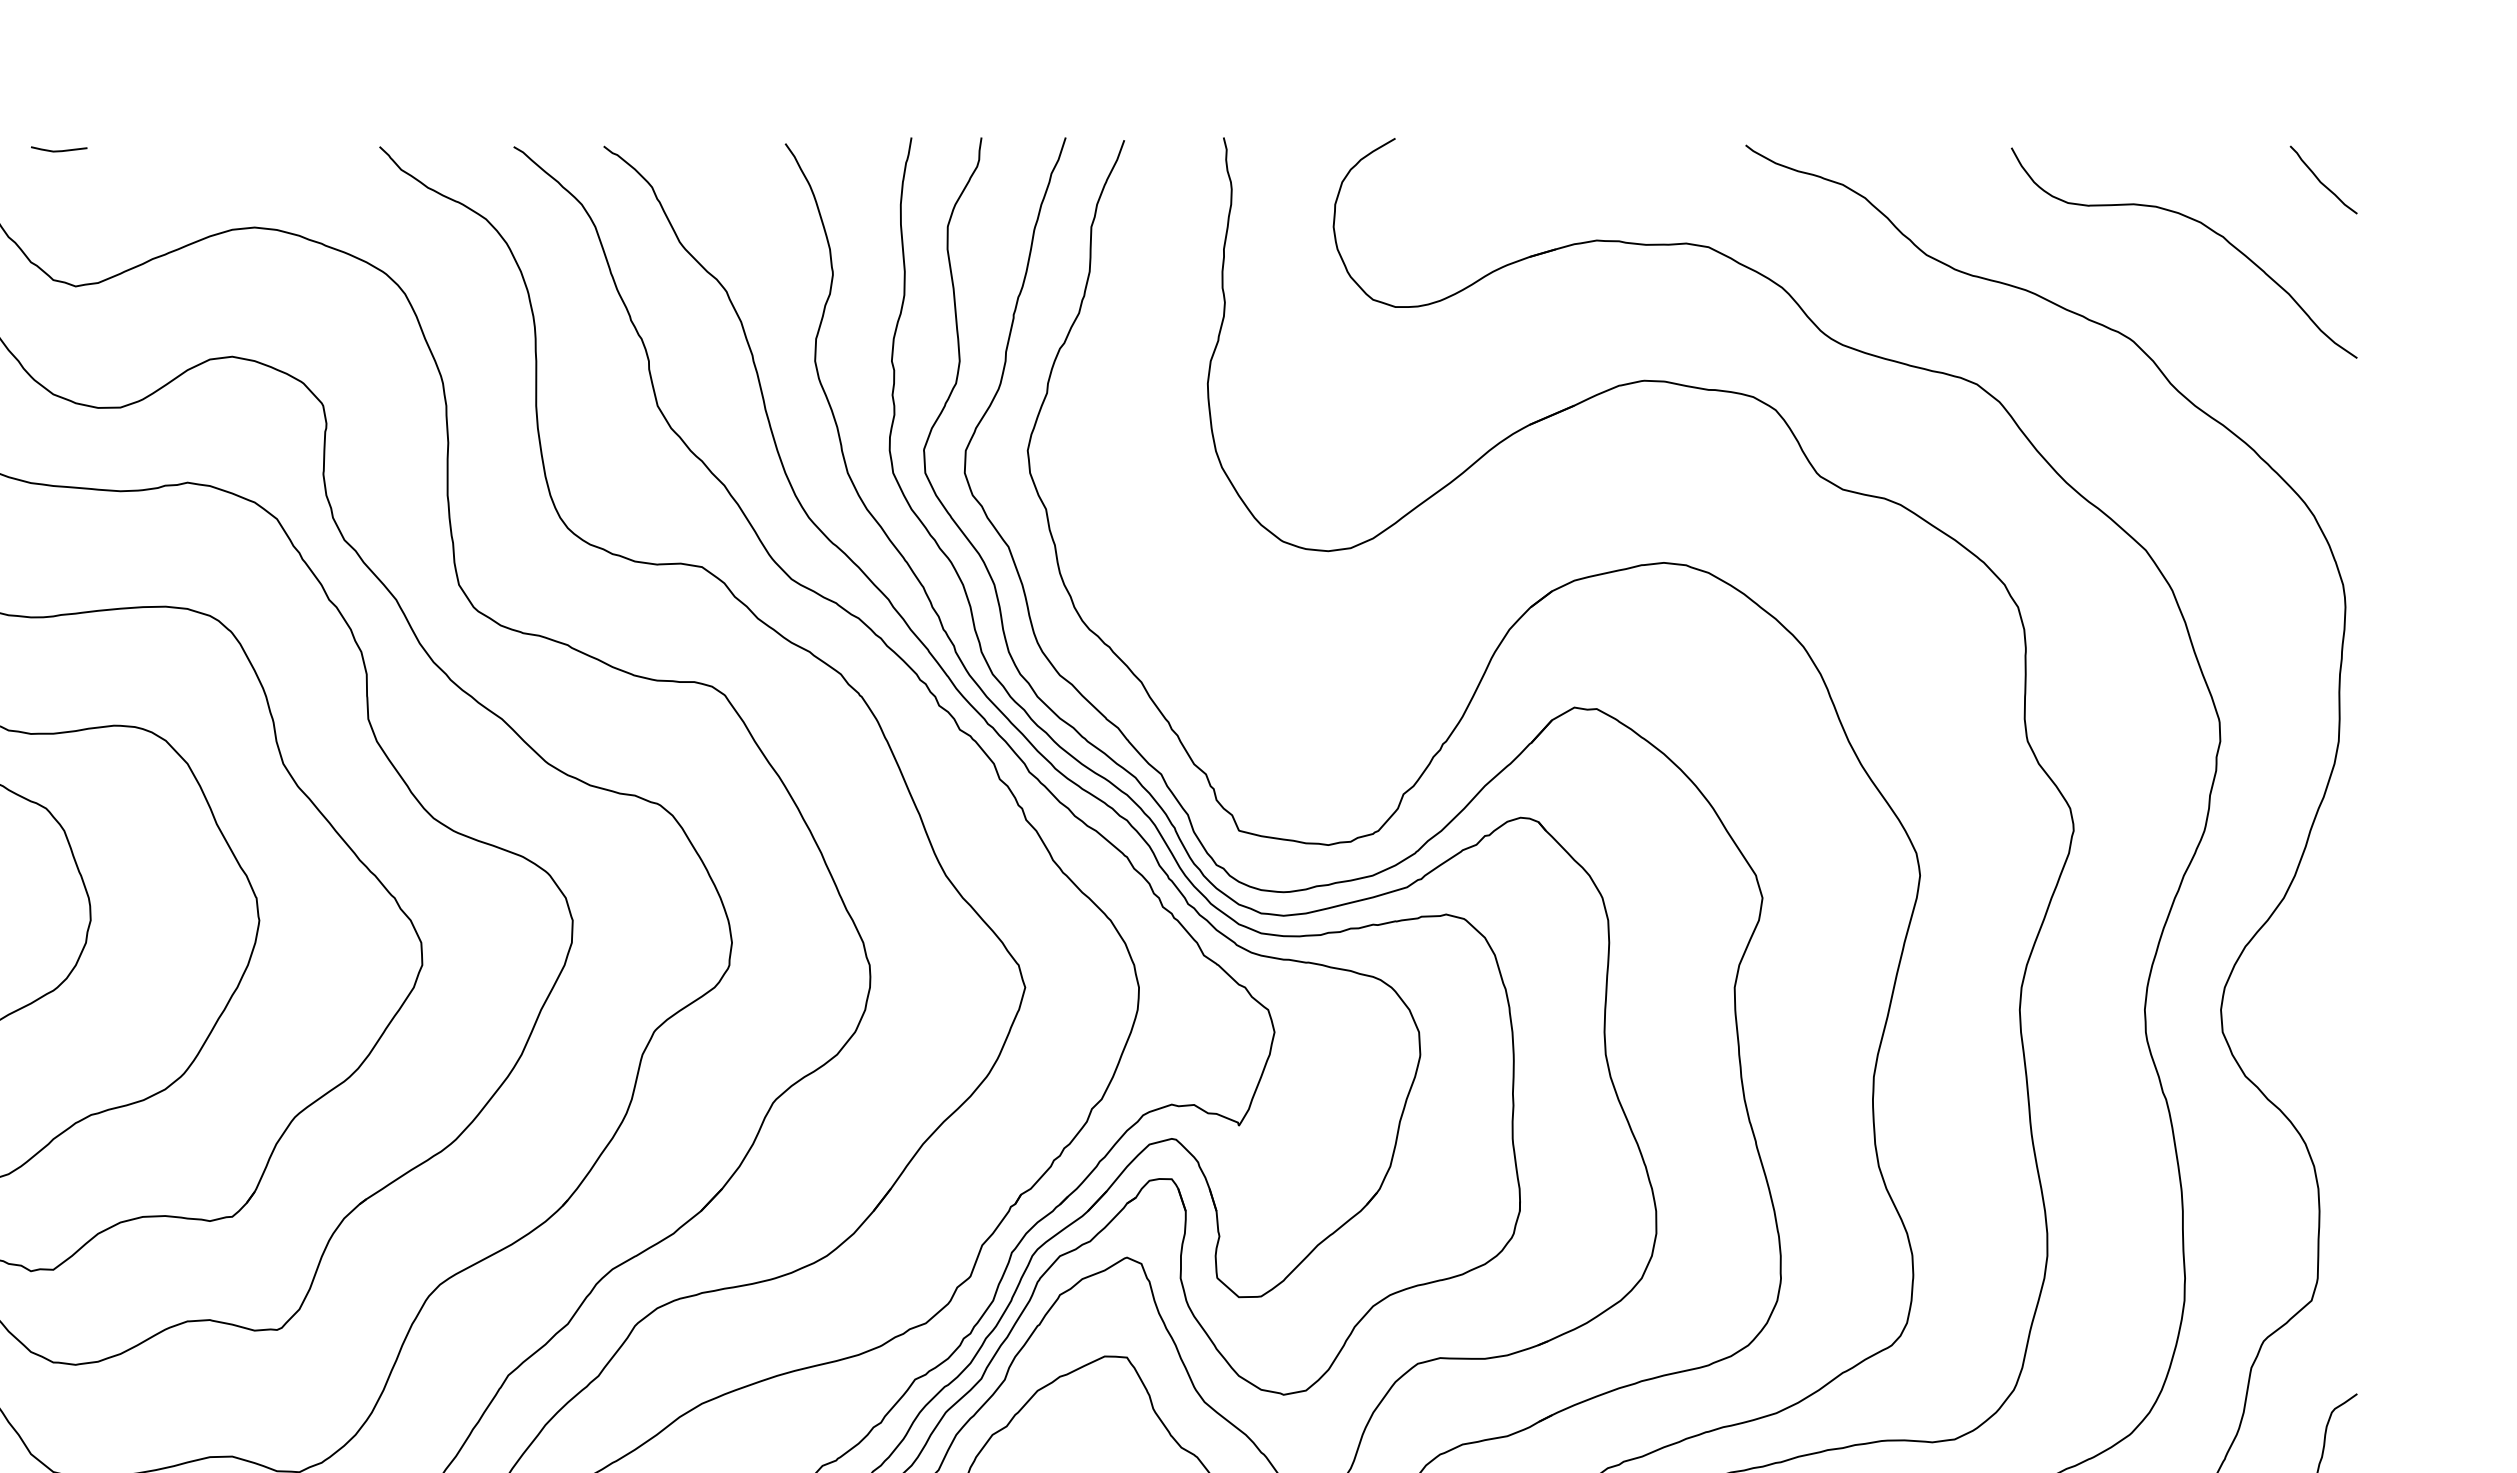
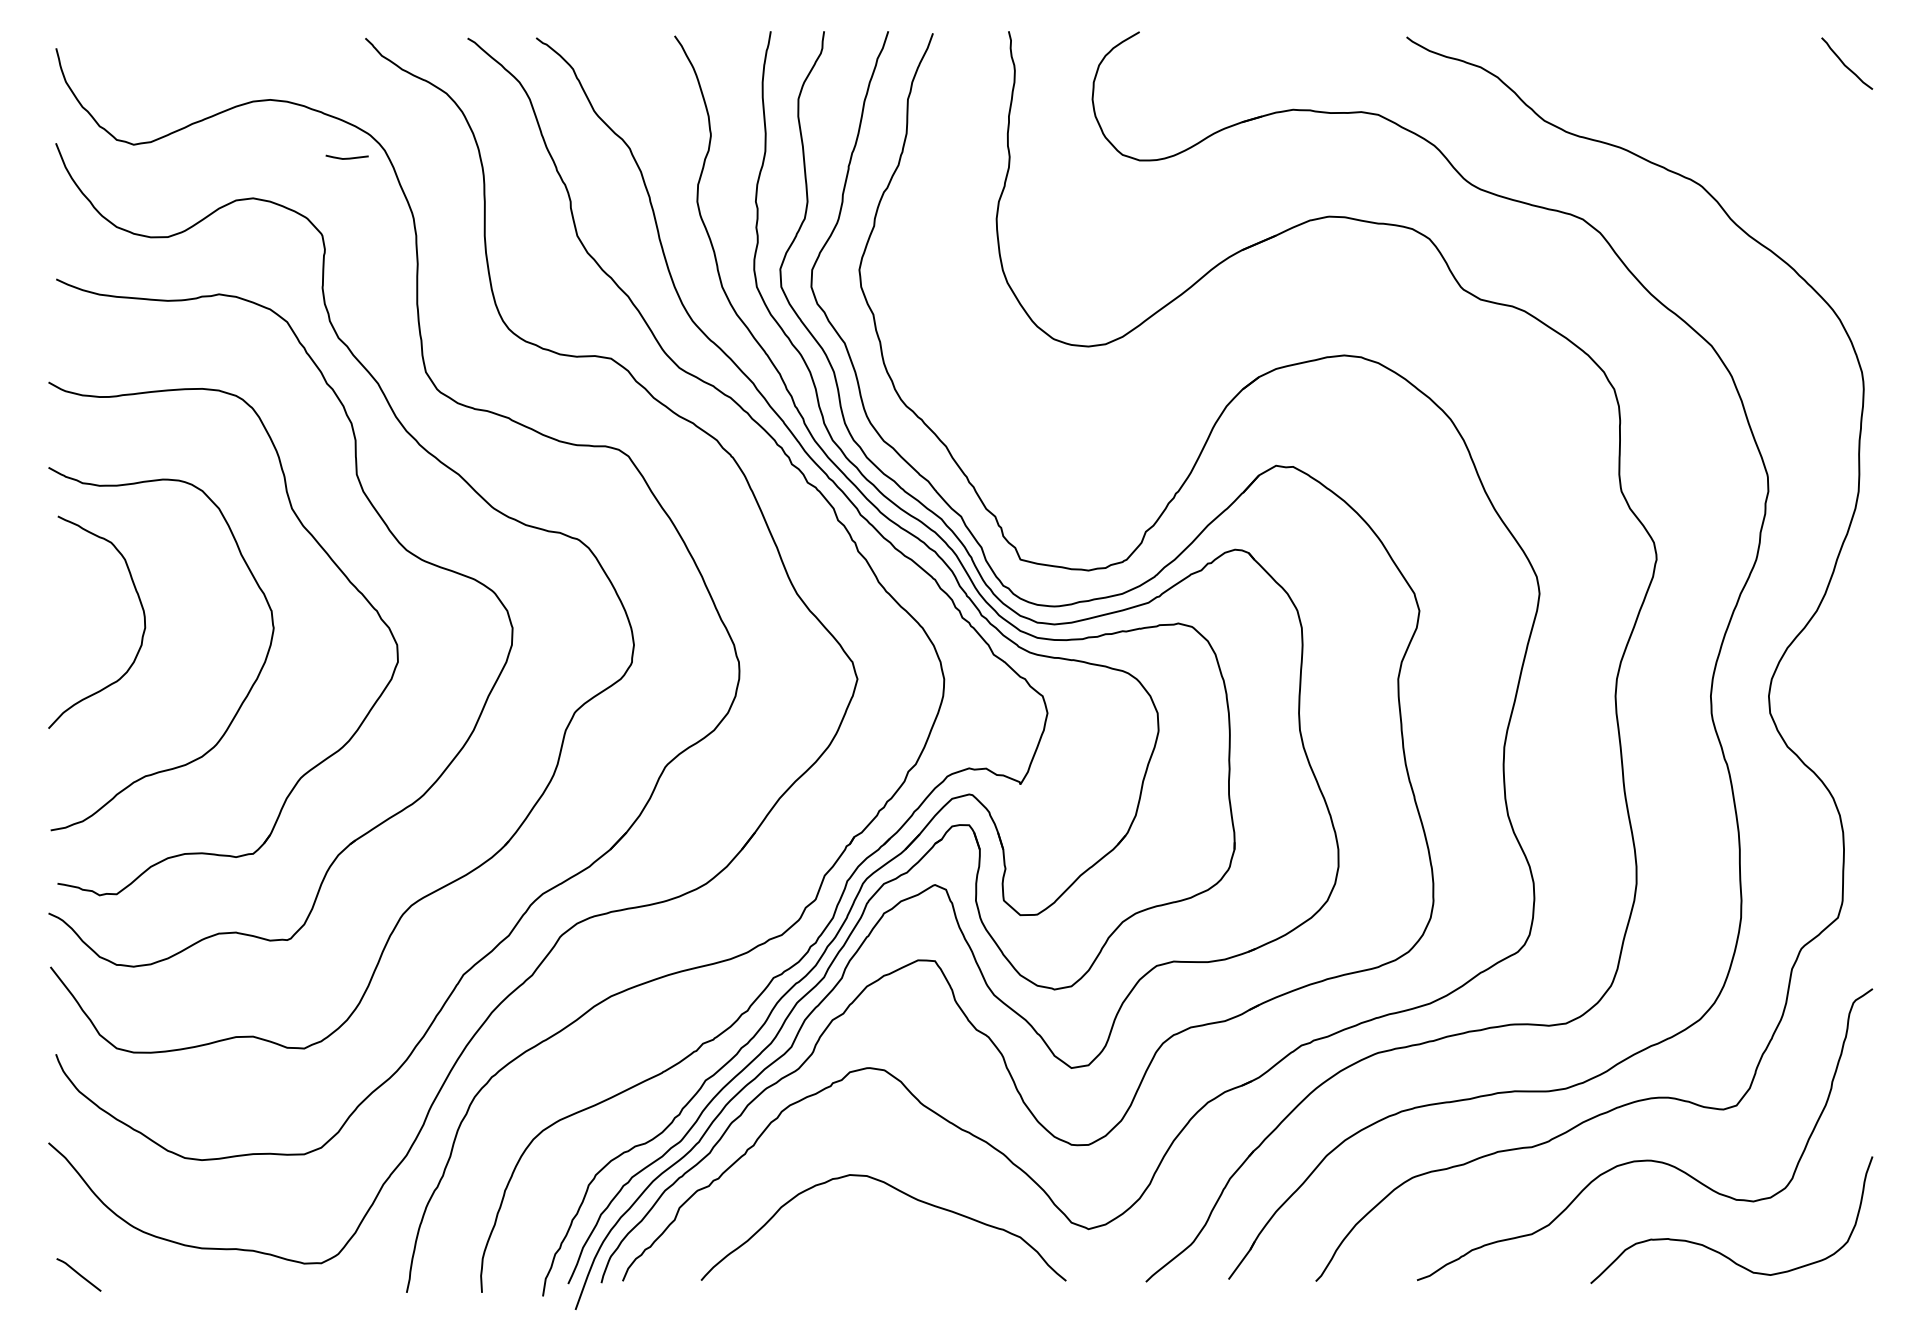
line: (58, 149) -> (346, 157), moved
curve: (2198, 223) -> (1751, 96), removed

